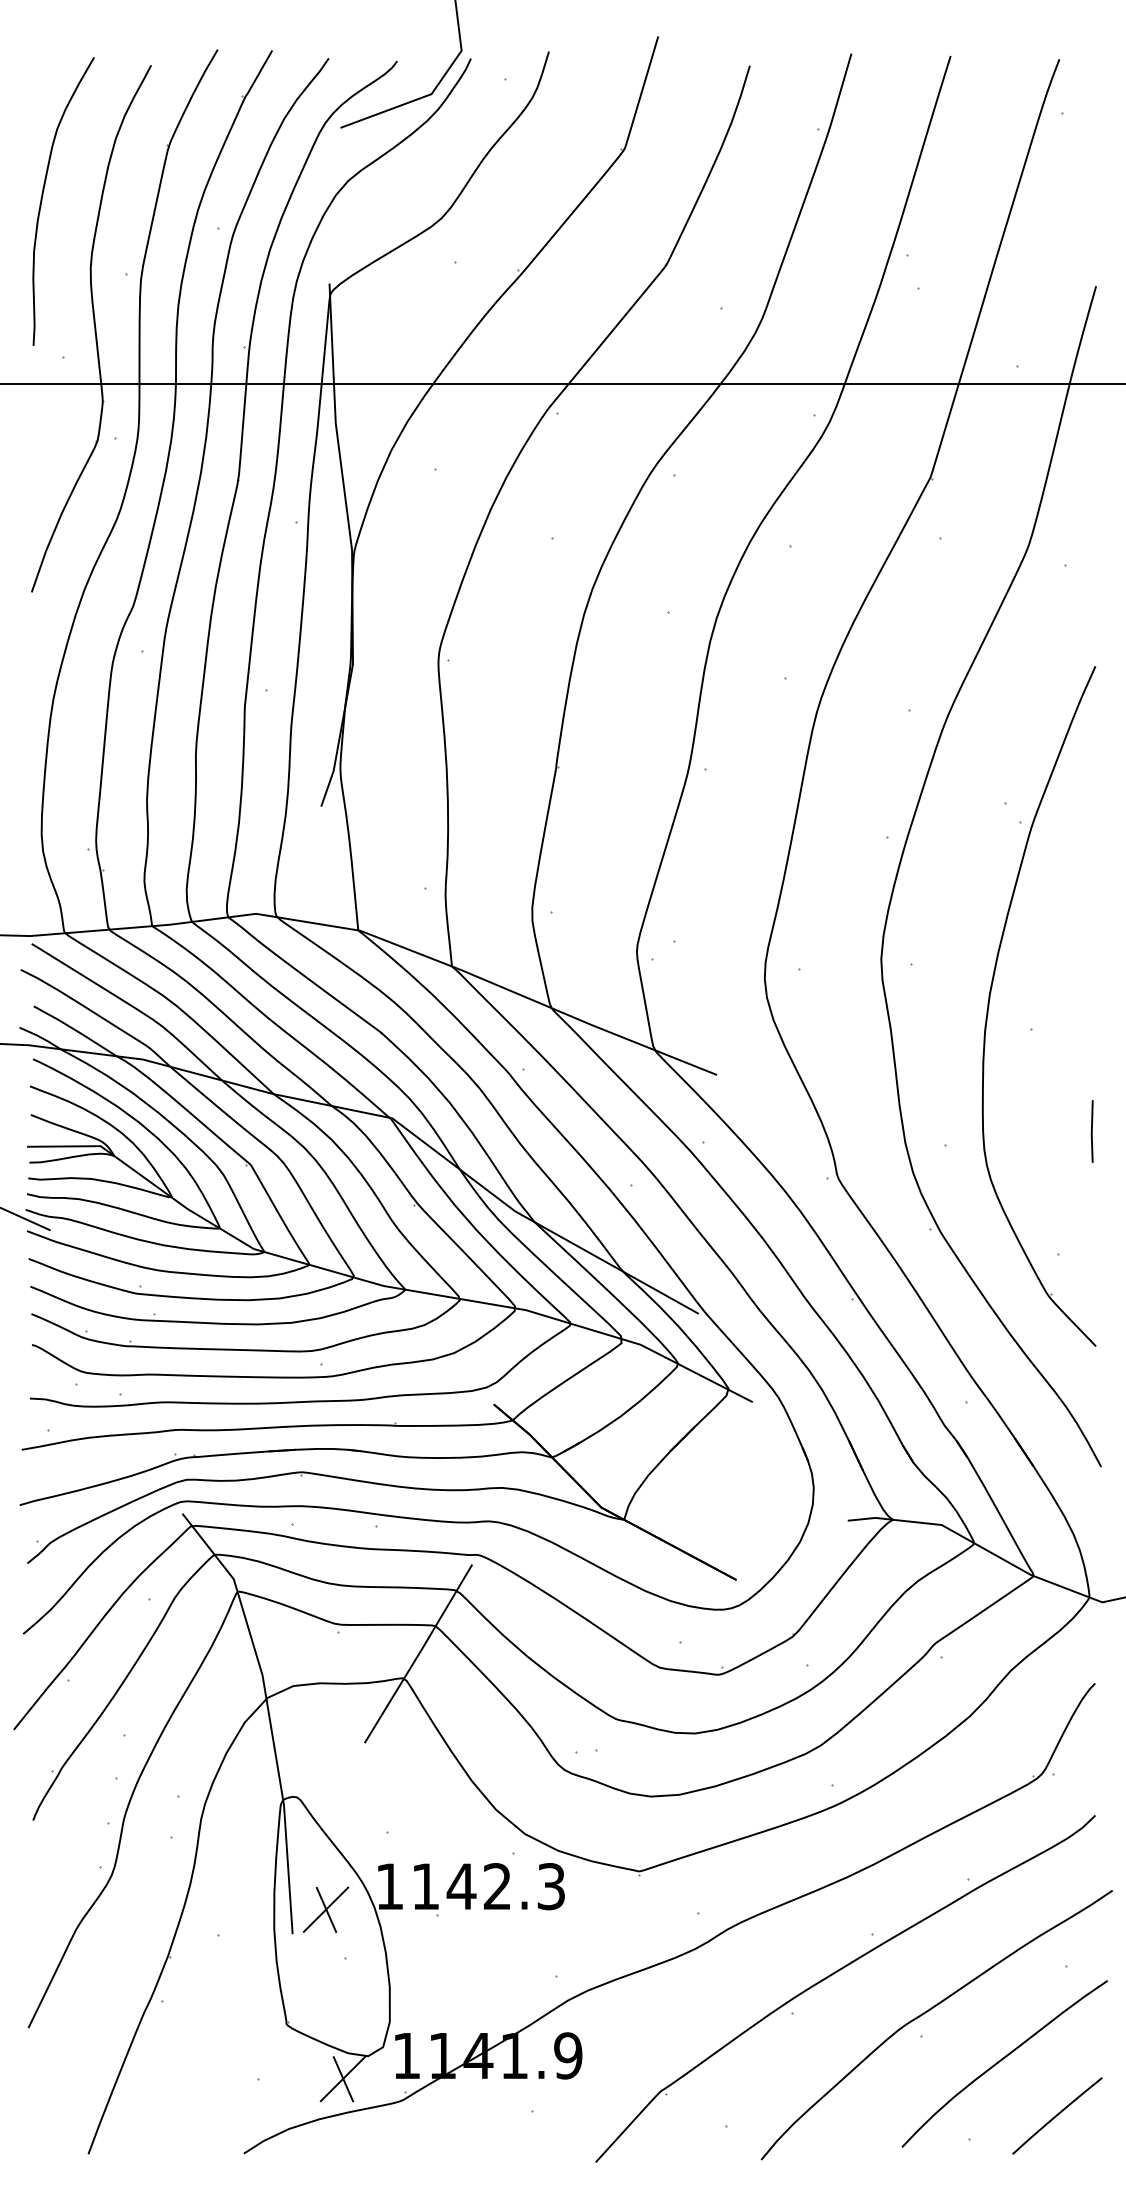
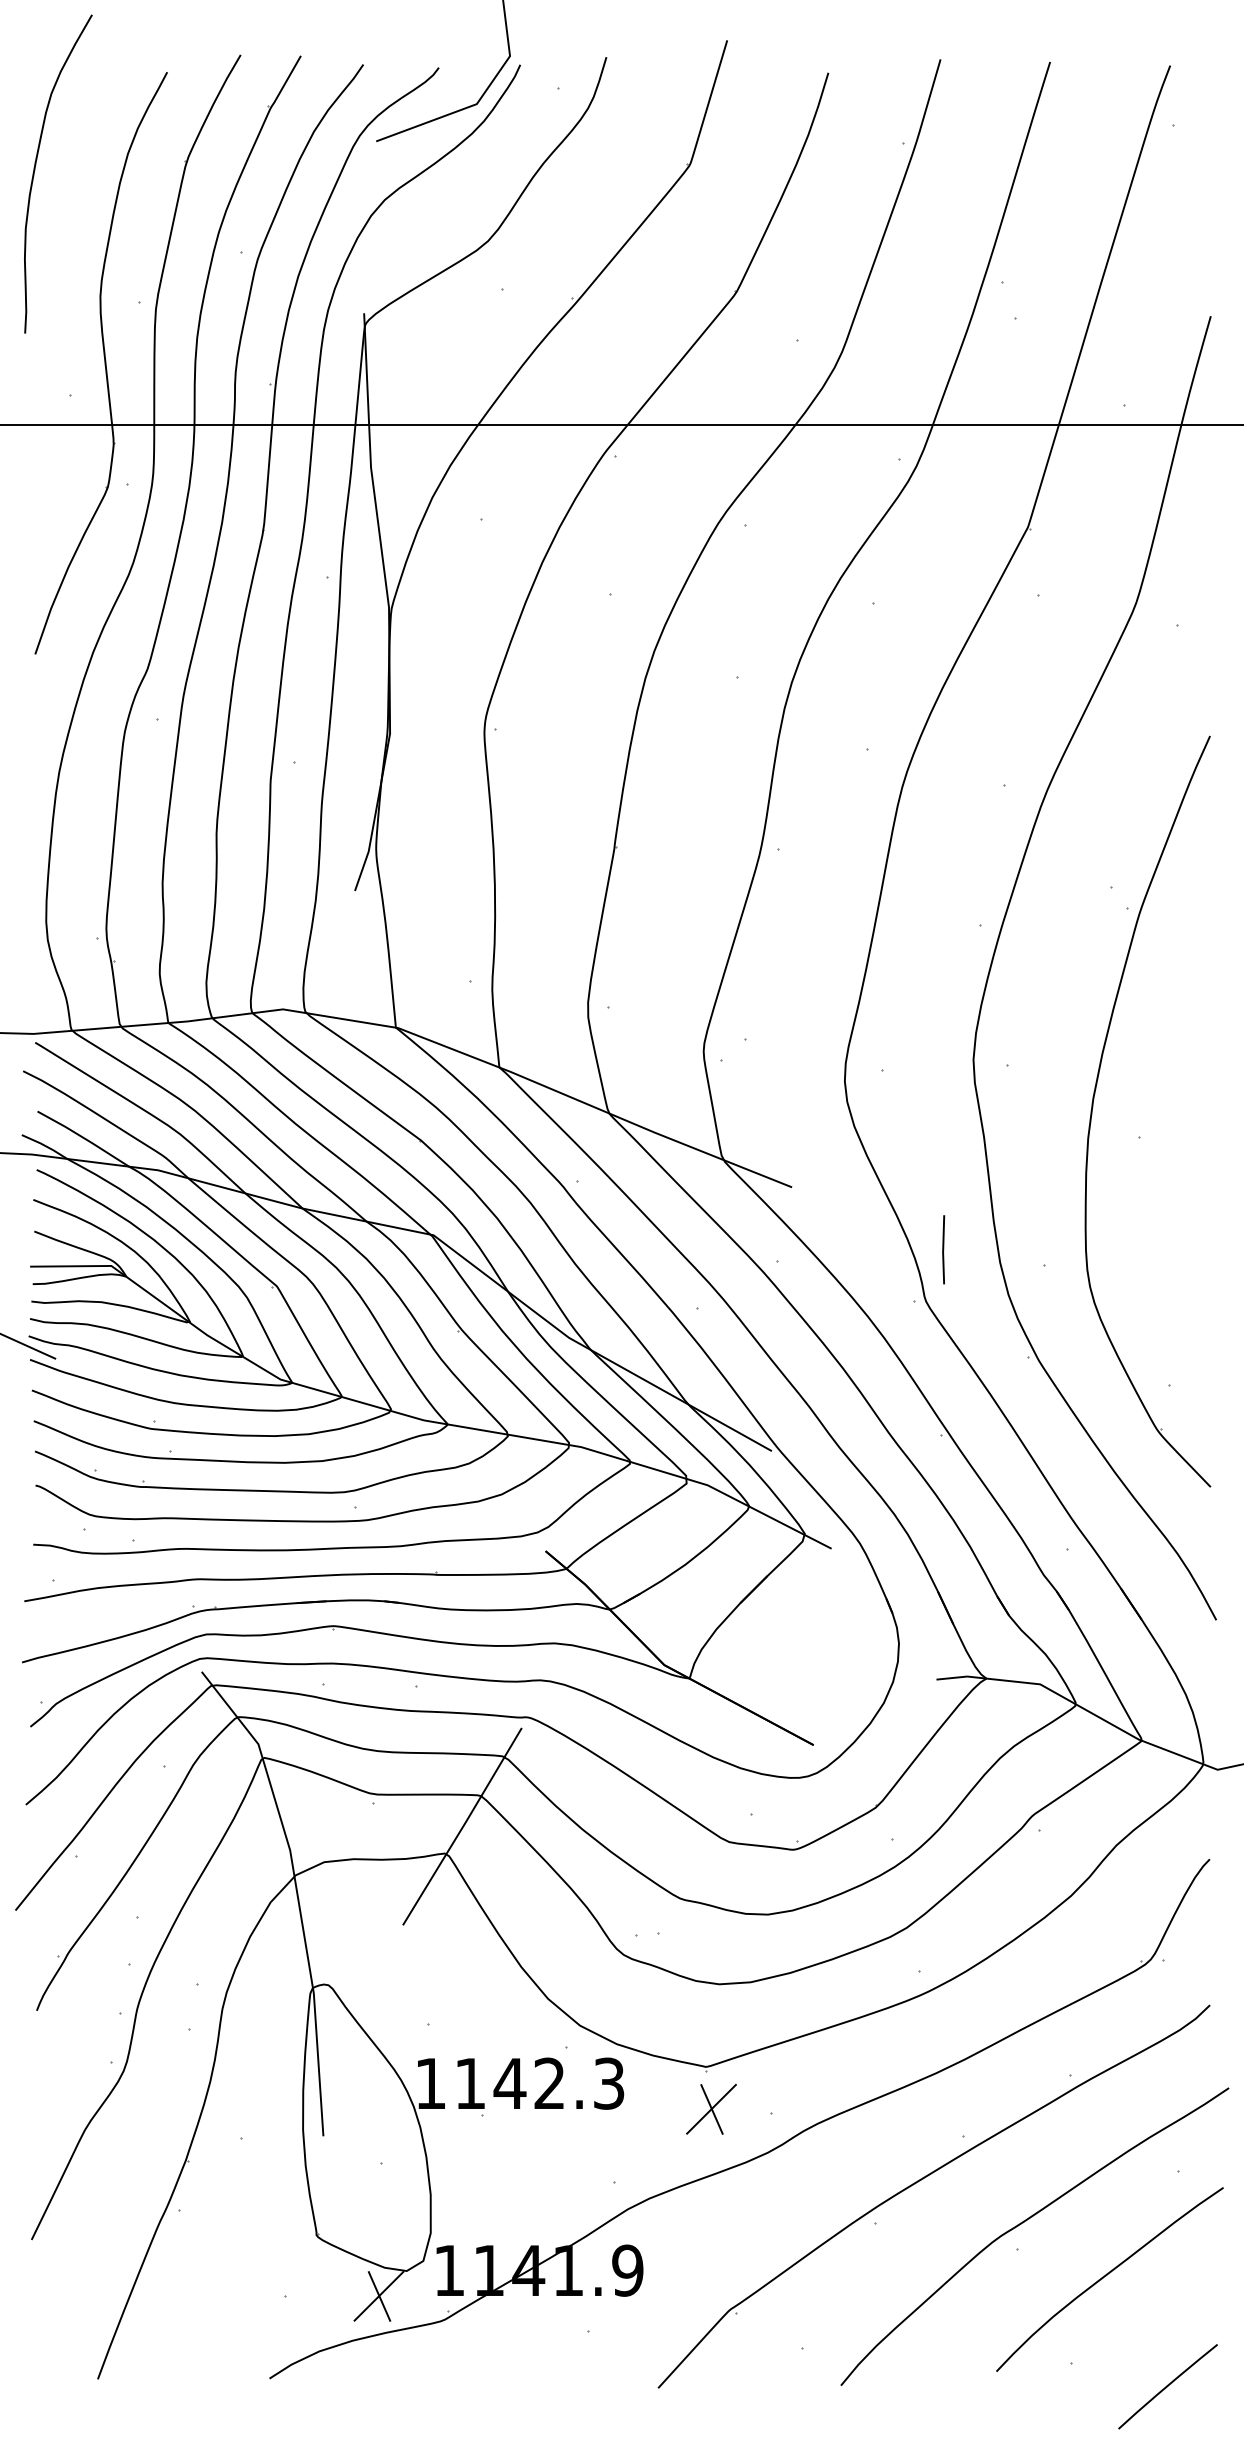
curve: (43, 195) -> (36, 167), moved
line: (1091, 1131) -> (942, 1249), moved
part: (325, 1909) -> (710, 2108), moved
line: (1057, 2115) -> (1168, 2386), moved

